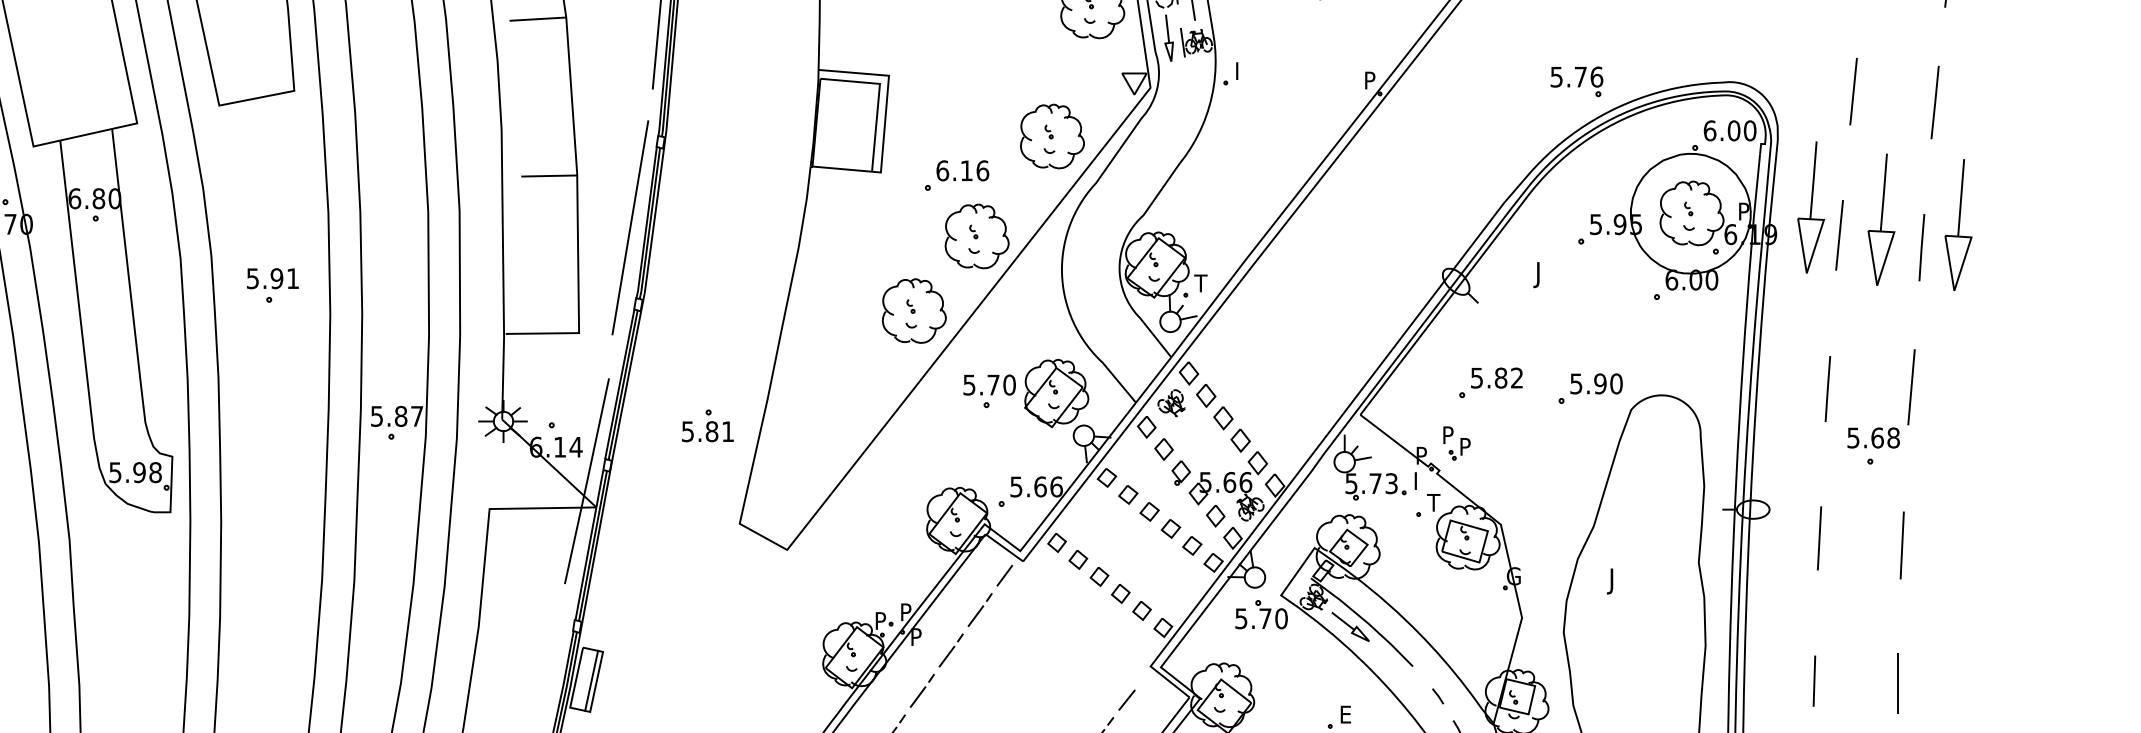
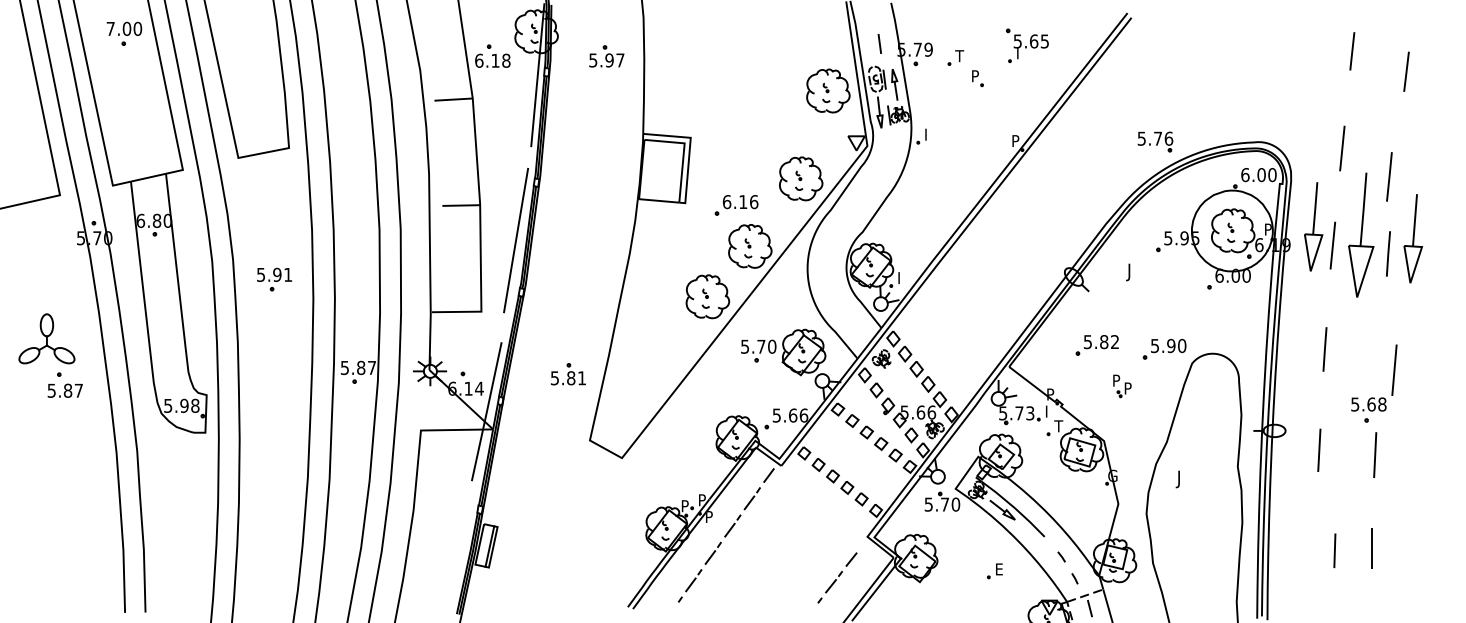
line: (1935, 101) -> (1389, 176), moved
part: (1880, 218) -> (1360, 234), size x1.4
text: (1200, 283) -> (901, 278), T -> I
part: (1881, 427) -> (1374, 397), moved
part: (1457, 443) -> (1122, 386), moved
line: (1813, 680) -> (1334, 550), moved

